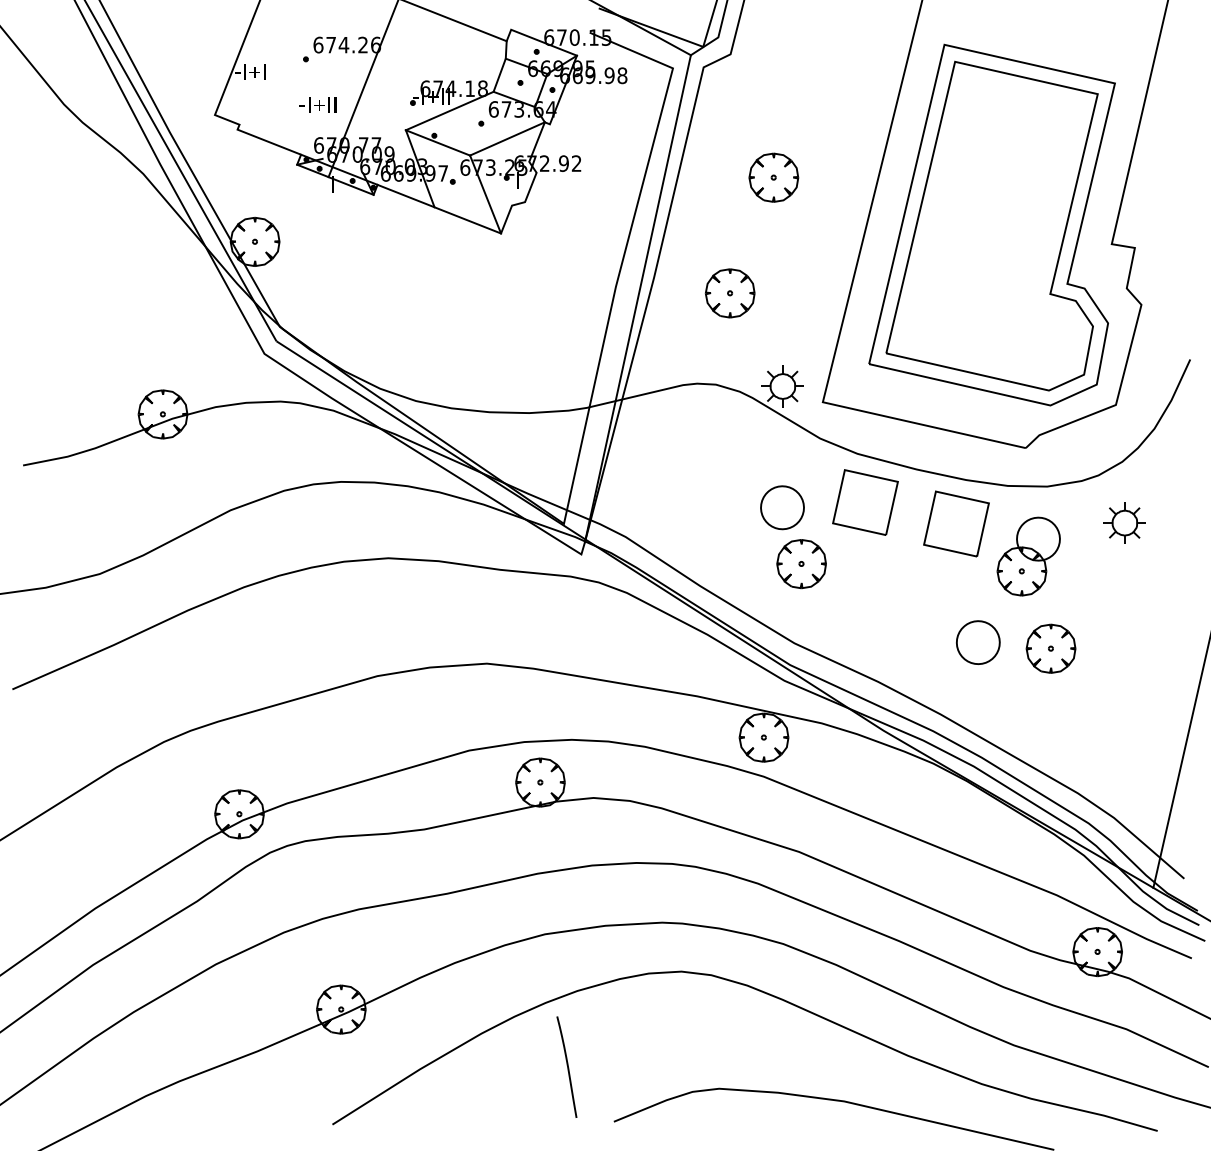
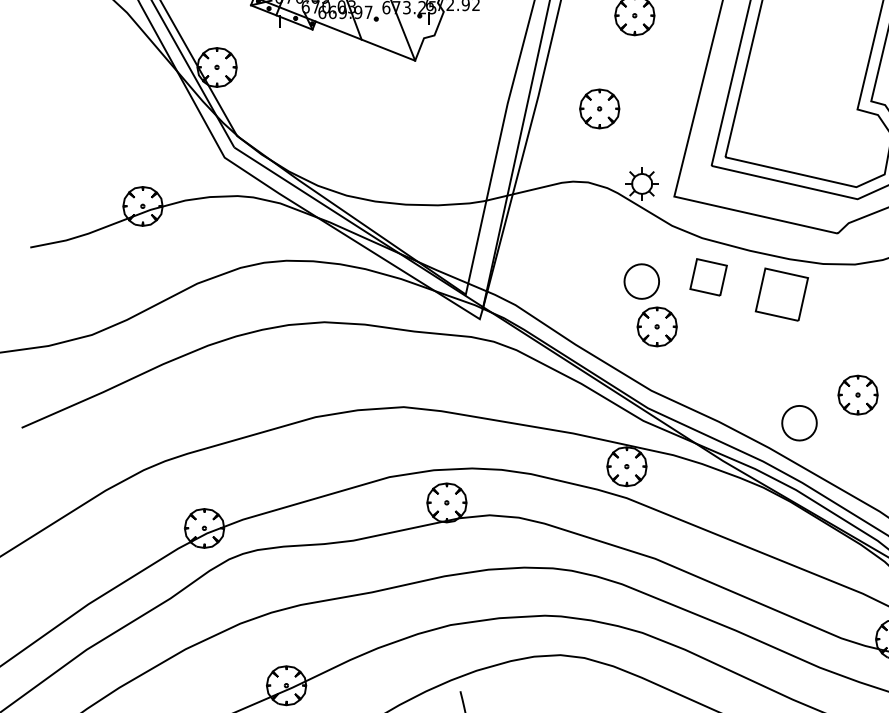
part: (865, 502) -> (708, 277), size x0.7
part: (1028, 556) -> (839, 320), removed
part: (978, 642) -> (799, 423), moved

